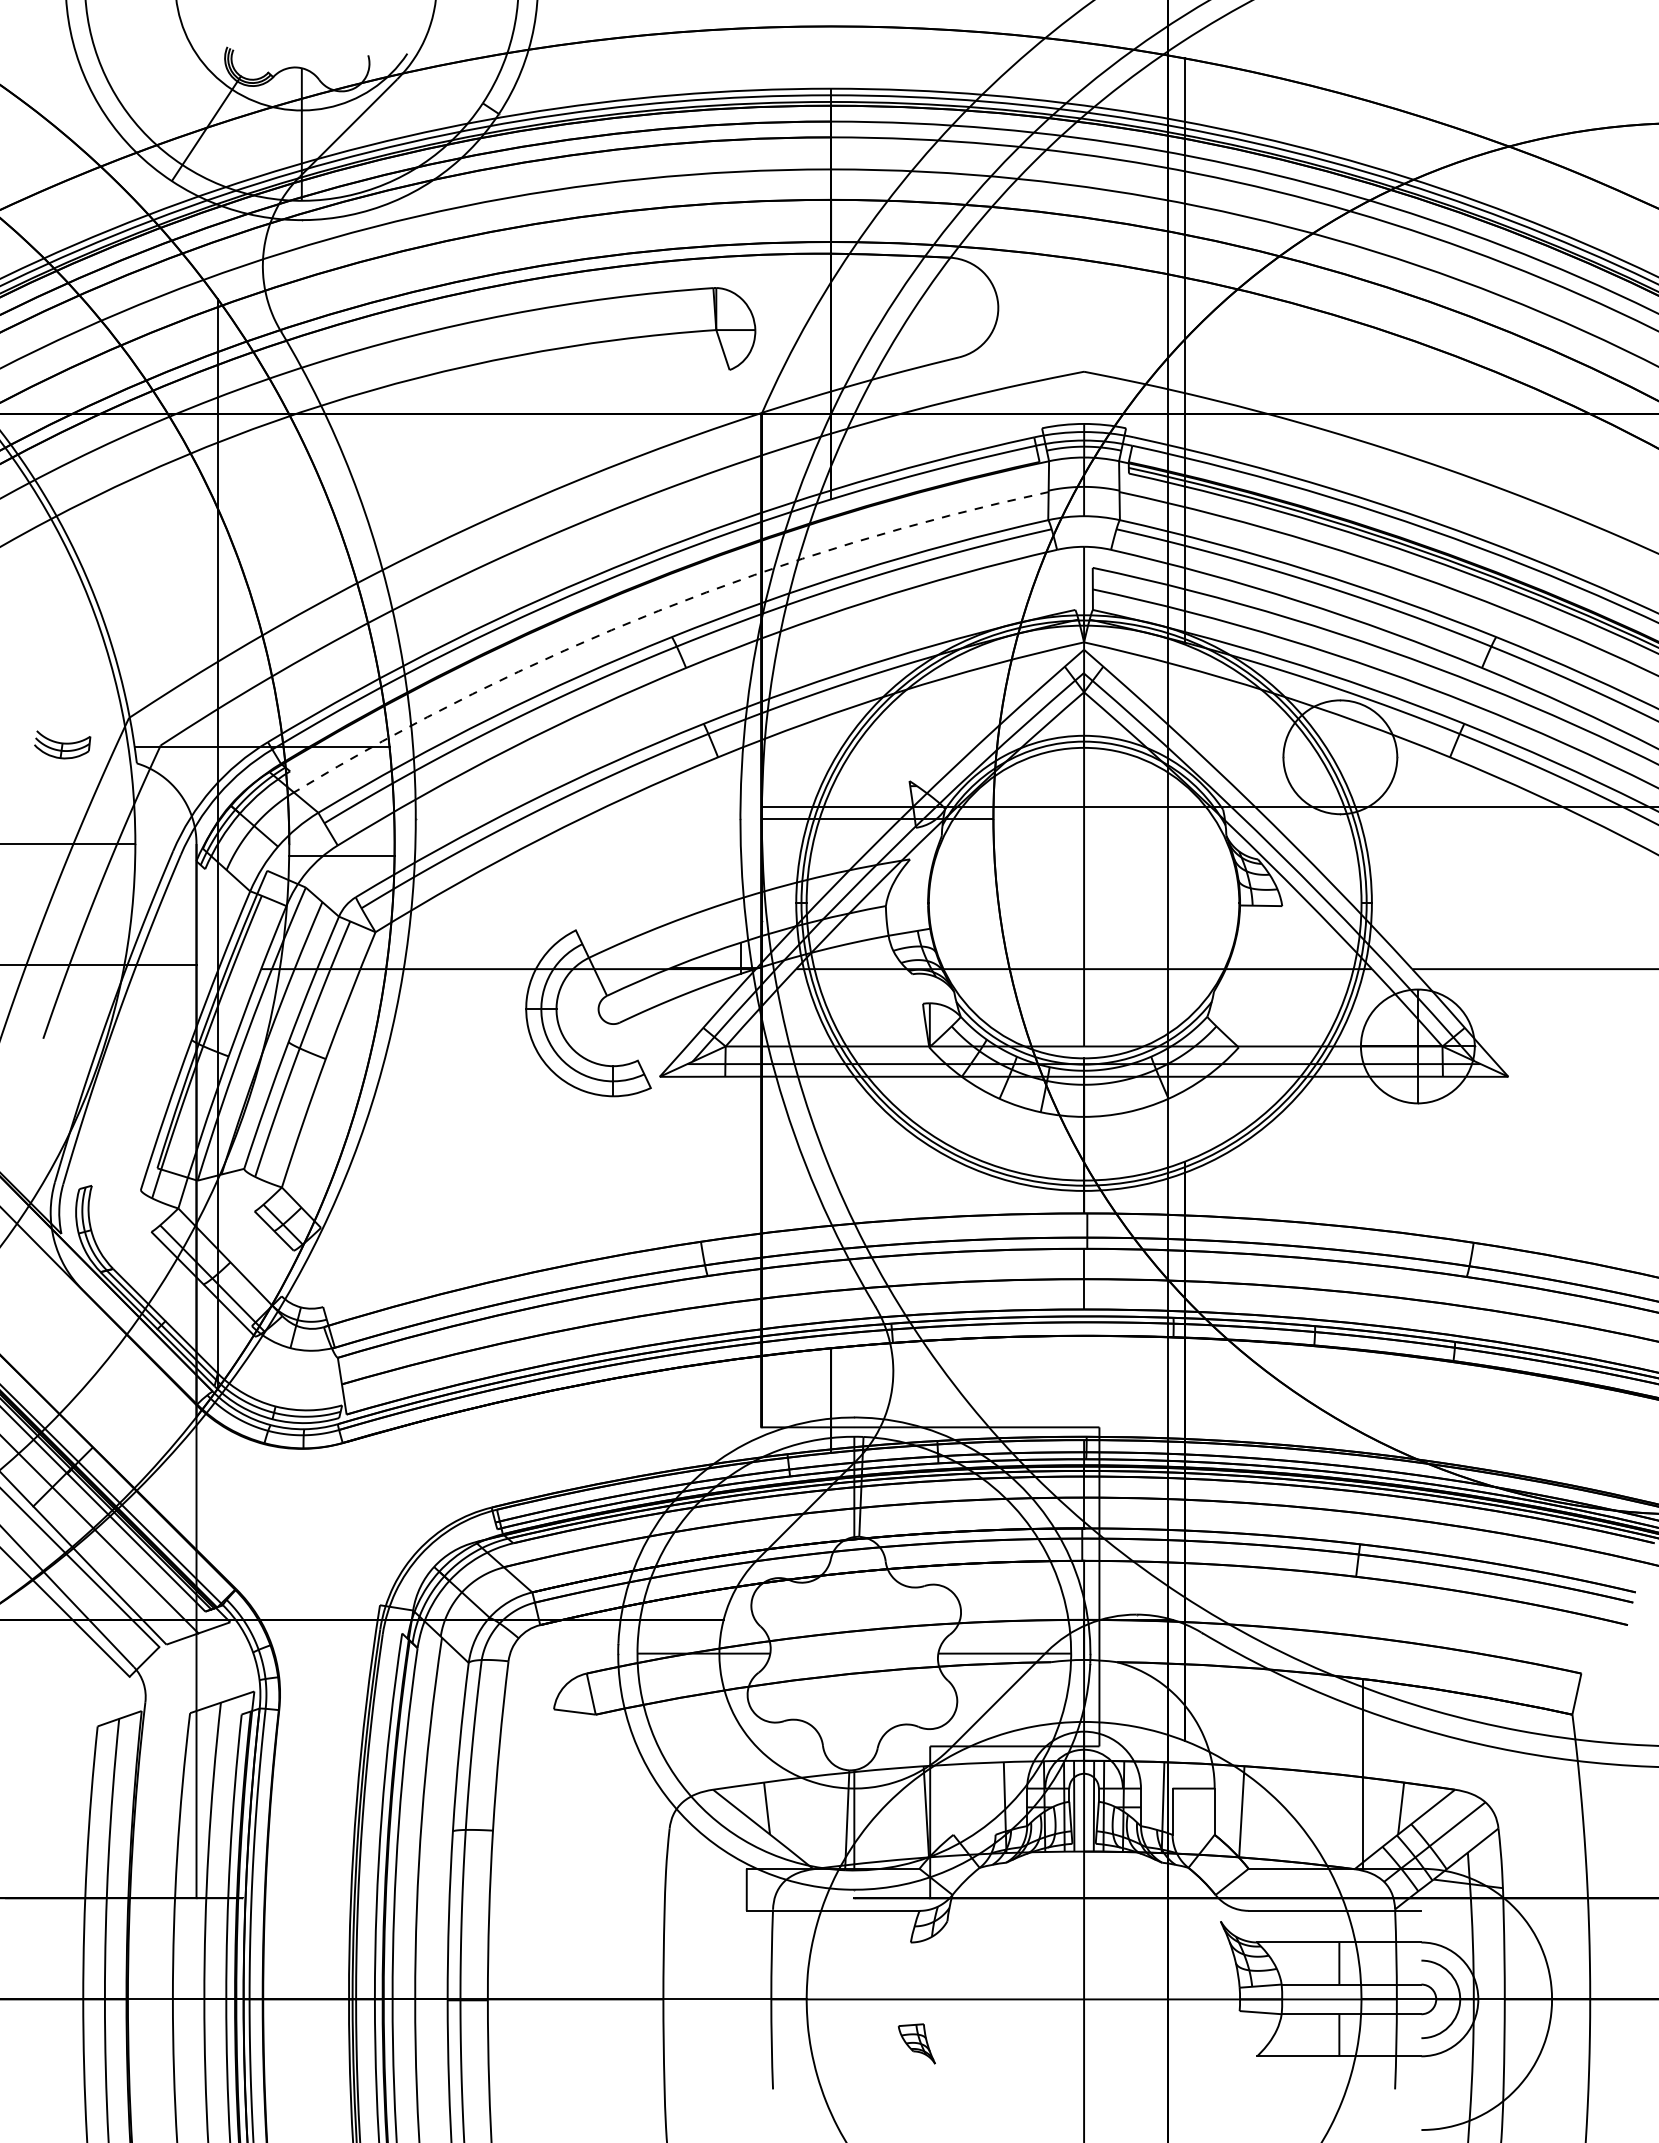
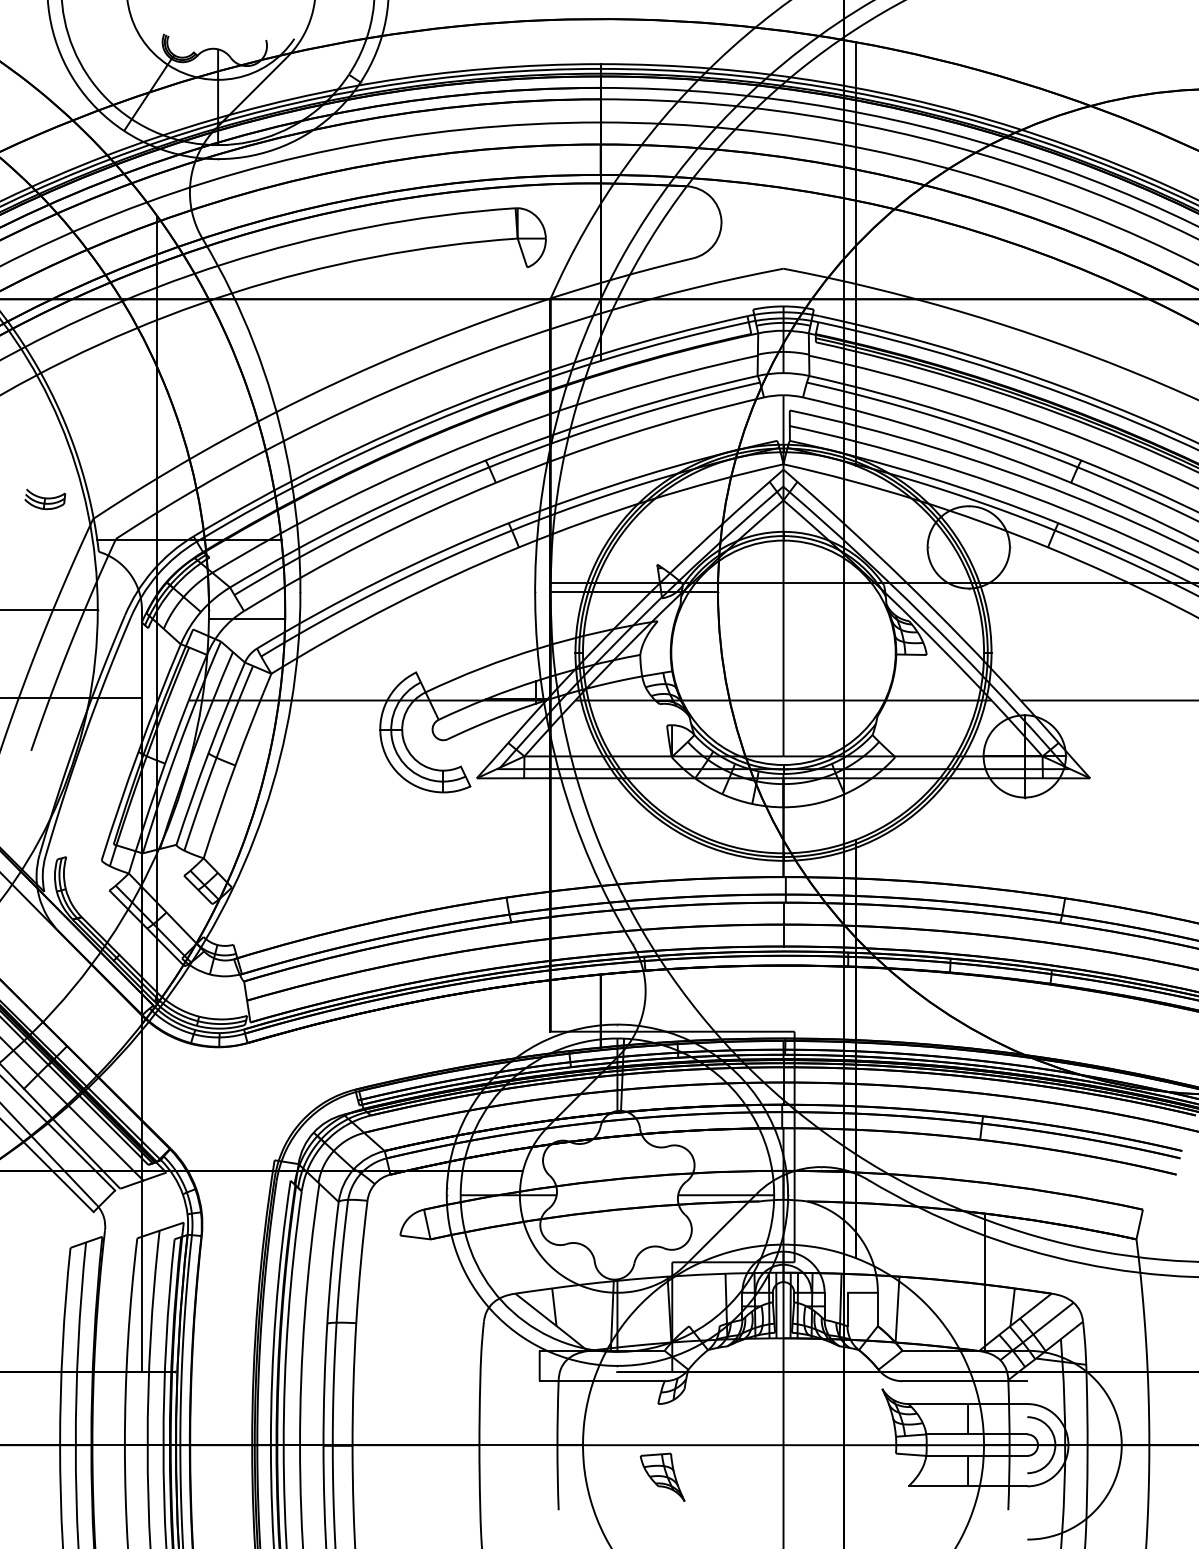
arc: (658, 610) -> (475, 441), dashed -> solid
part: (62, 744) -> (45, 499), moved
part: (916, 2043) -> (662, 1477), size x1.67

